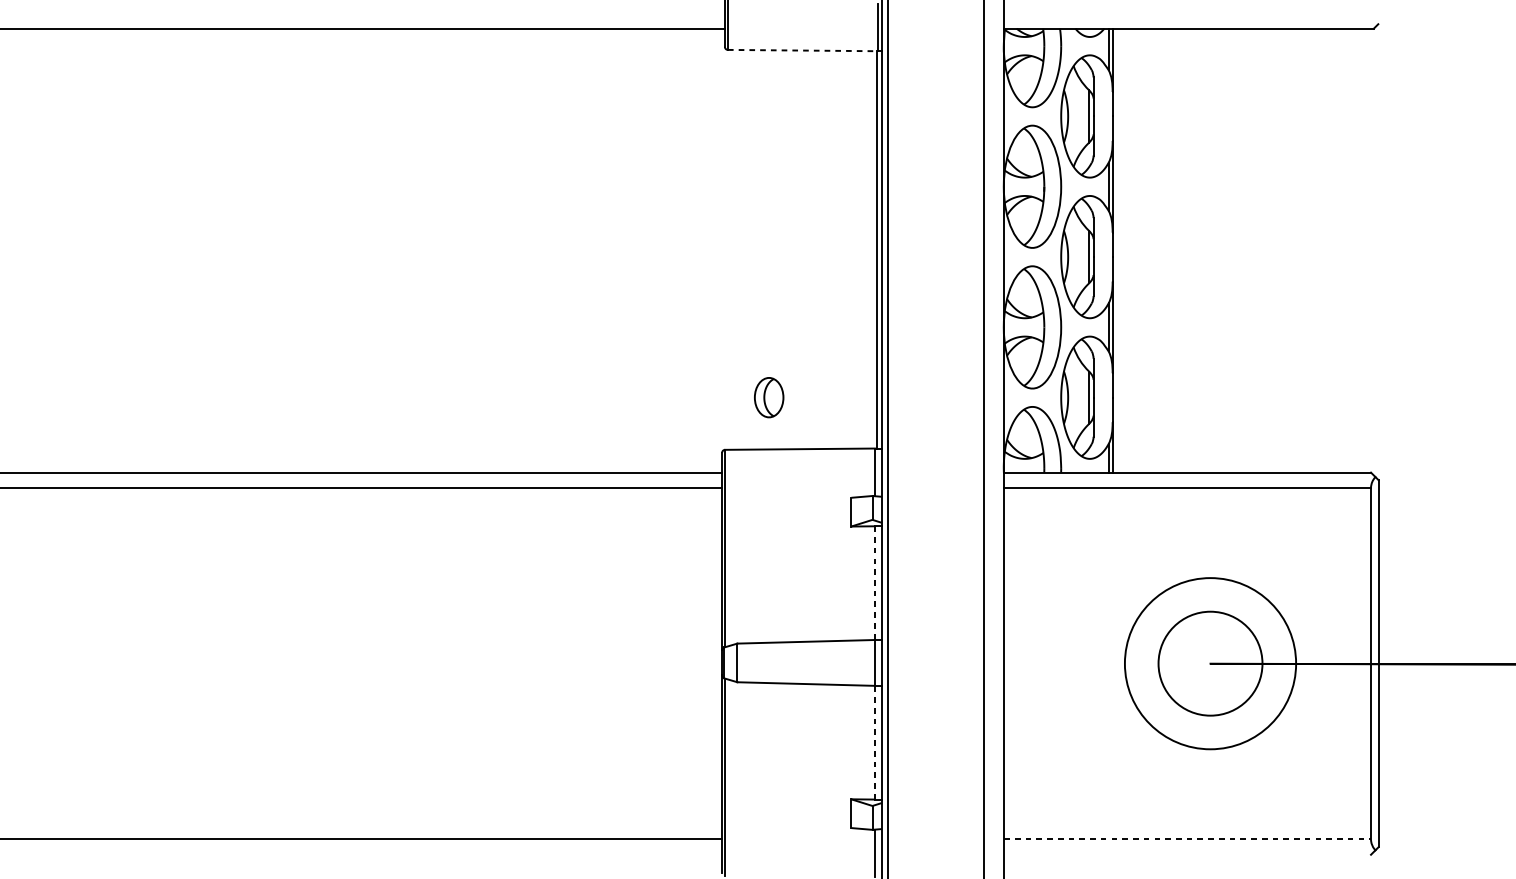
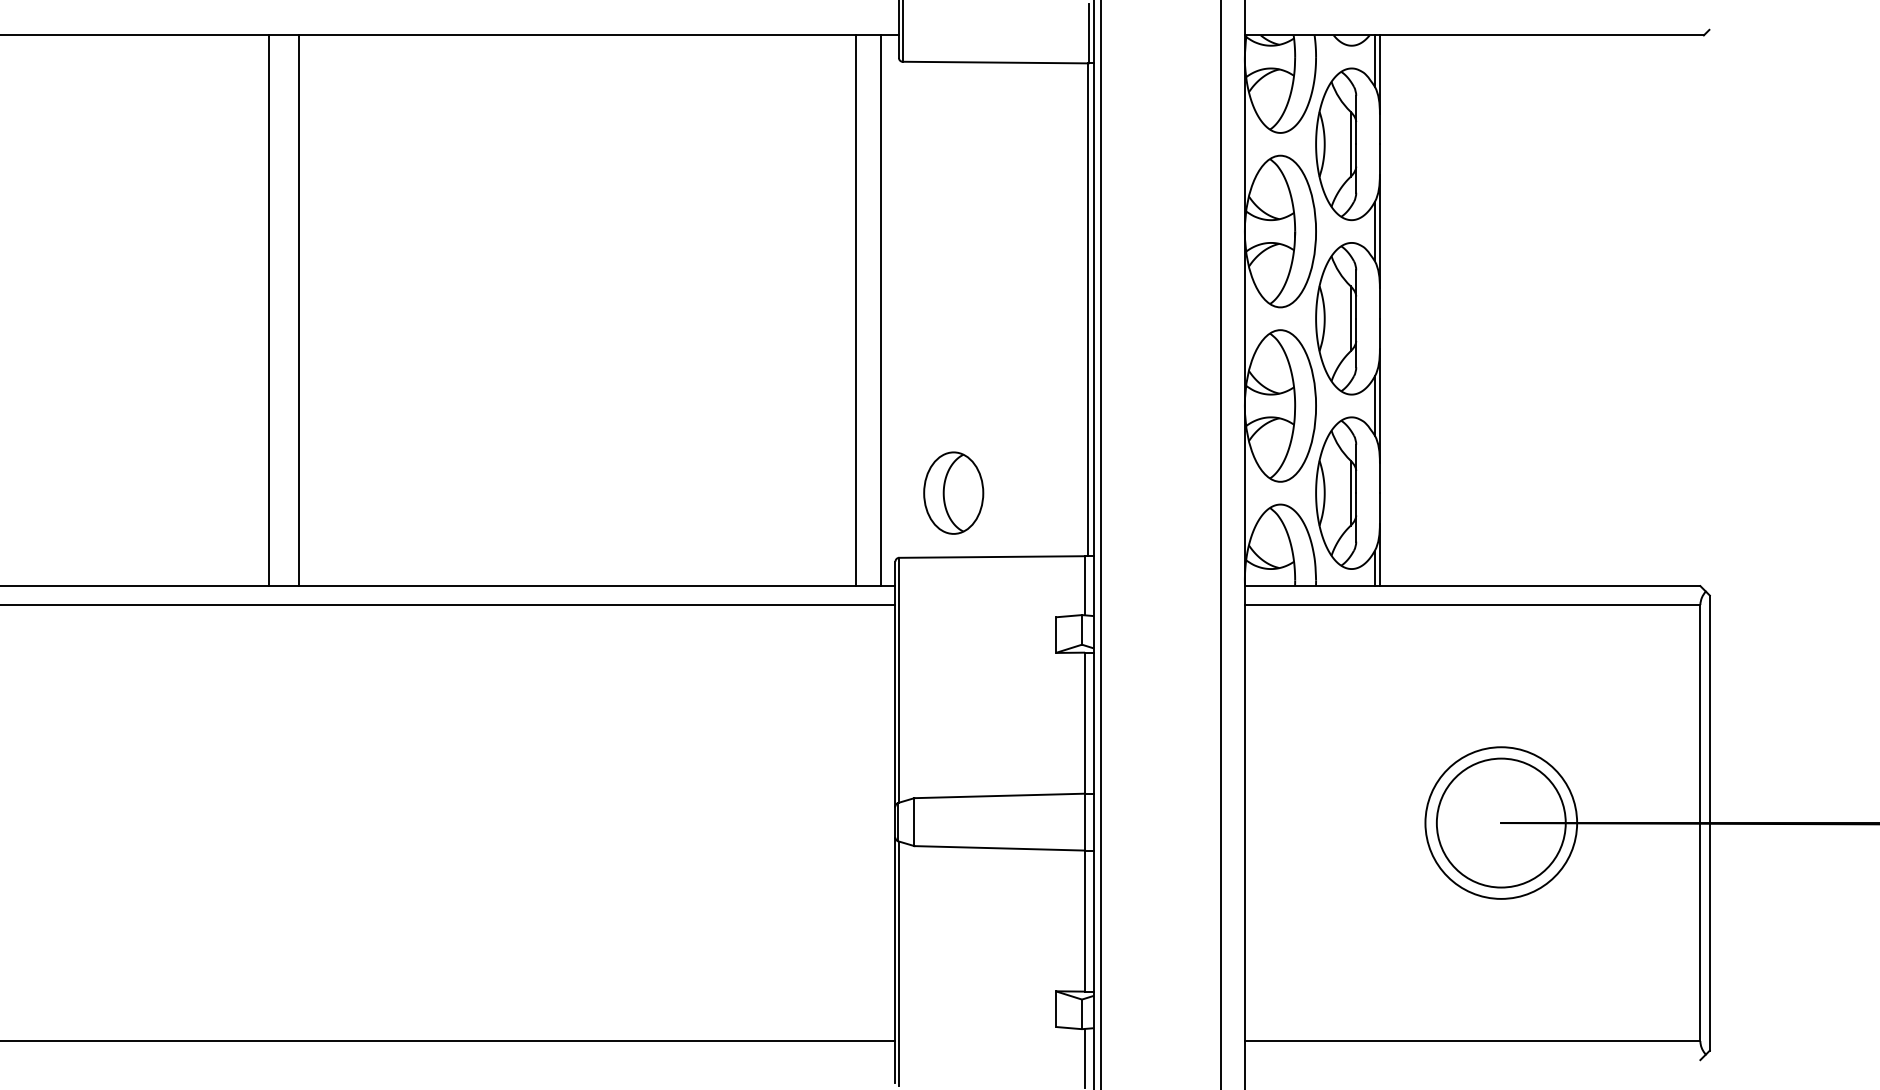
line: (802, 50) -> (995, 62), dashed -> solid
line: (216, 250) -> (268, 310), added
line: (241, 250) -> (299, 310), added
line: (689, 250) -> (855, 310), added
line: (710, 250) -> (880, 310), added
part: (768, 397) -> (953, 492), size x1.67
line: (875, 583) -> (1085, 723), dashed -> solid
circle: (1210, 663) -> (1501, 822), size x0.71
line: (875, 743) -> (1085, 921), dashed -> solid
line: (1187, 839) -> (1472, 1041), dashed -> solid

